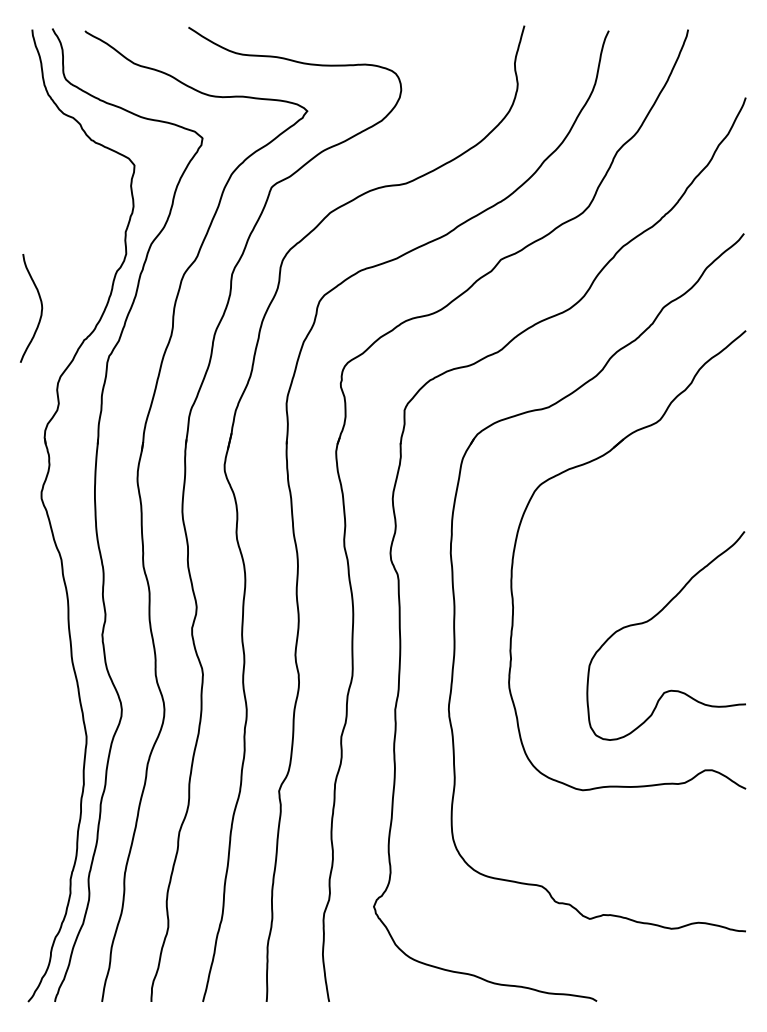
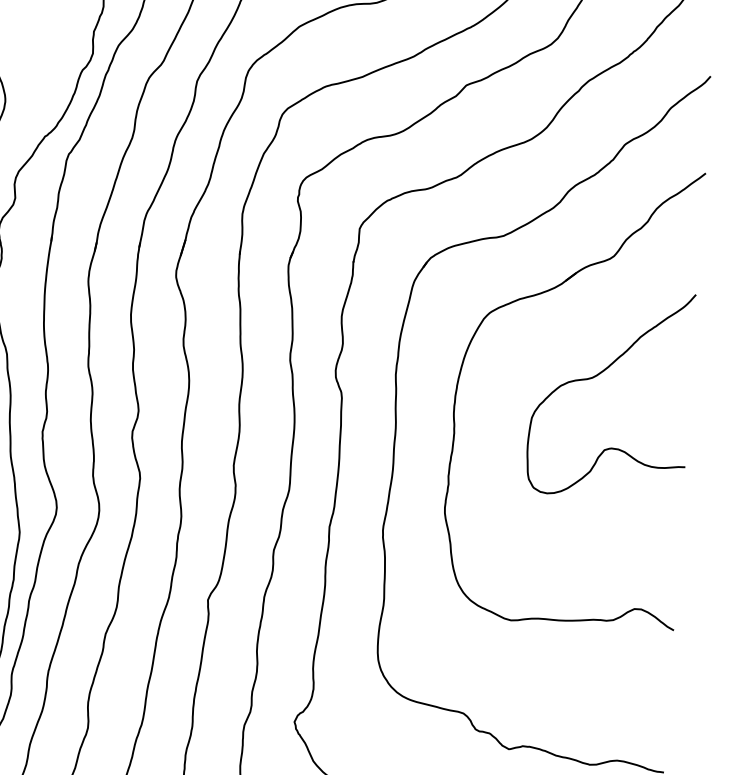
curve: (652, 619) -> (597, 376), moved

